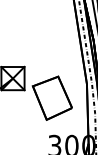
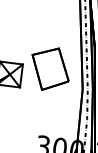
part: (51, 97) -> (49, 68), moved

